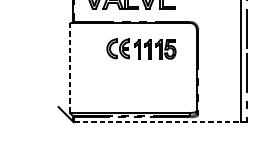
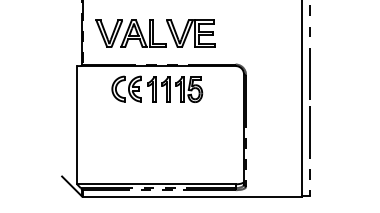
part: (141, 48) -> (157, 88), moved
line: (70, 68) -> (77, 125), dashed -> solid
line: (157, 122) -> (192, 196), dashed -> solid

